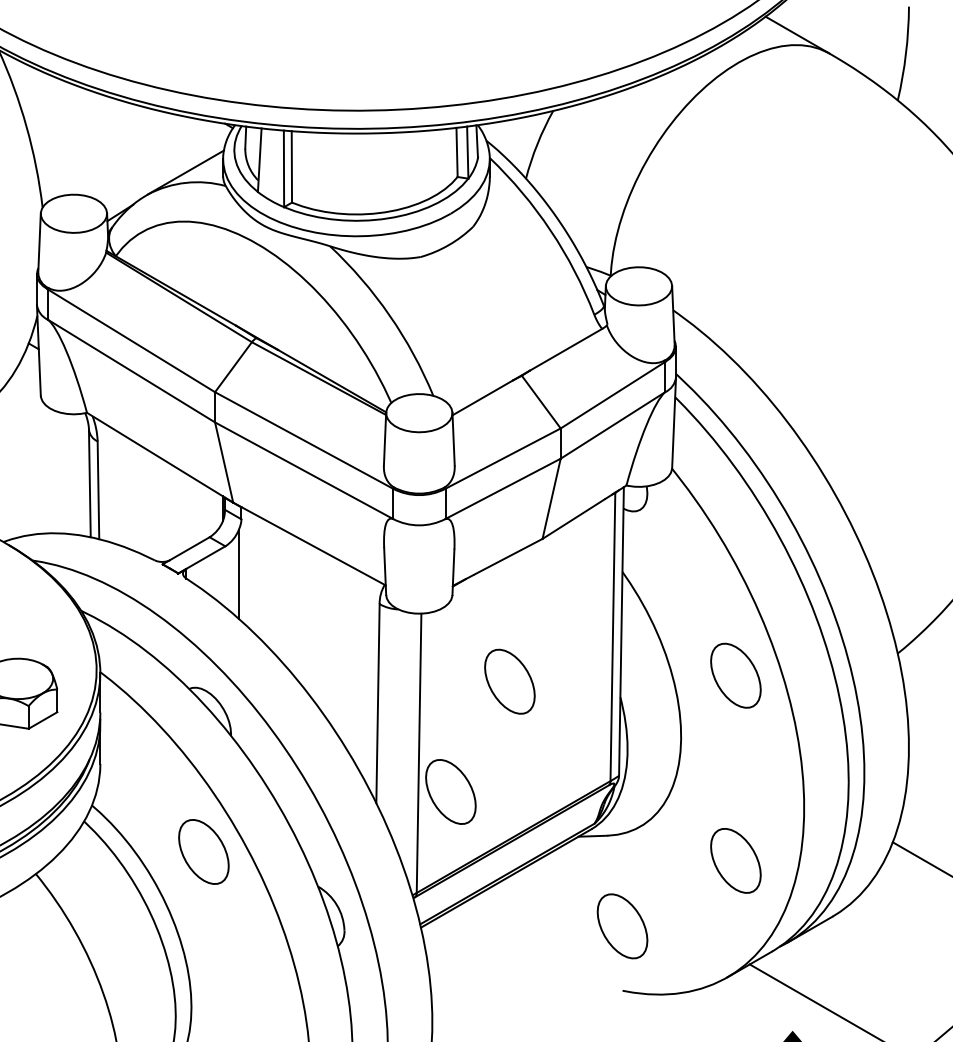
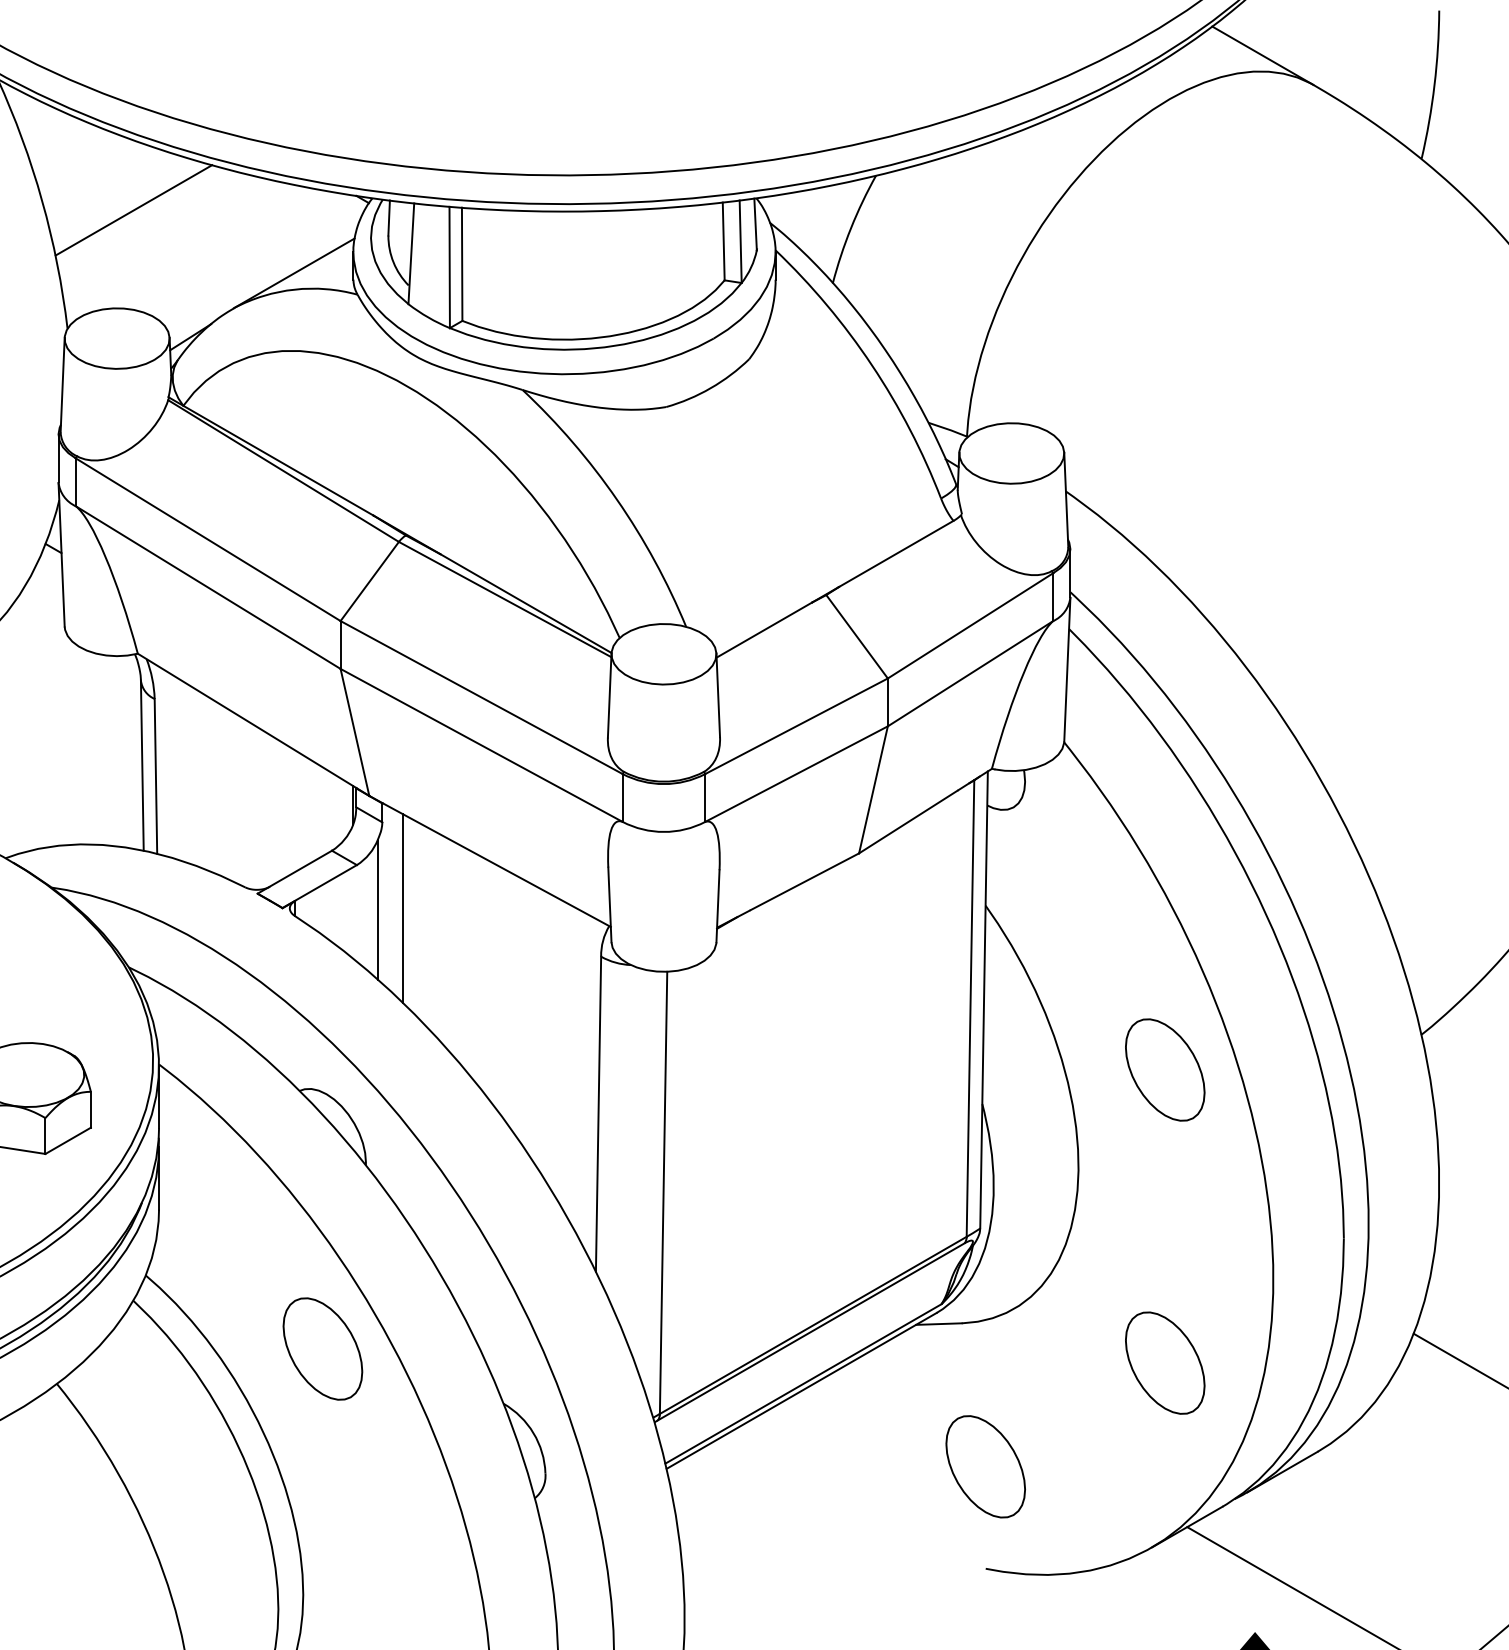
line: (84, 132) -> (133, 209), added
line: (254, 573) -> (403, 908), added
part: (509, 681) -> (806, 1079), removed
part: (450, 791) -> (713, 1253), removed

